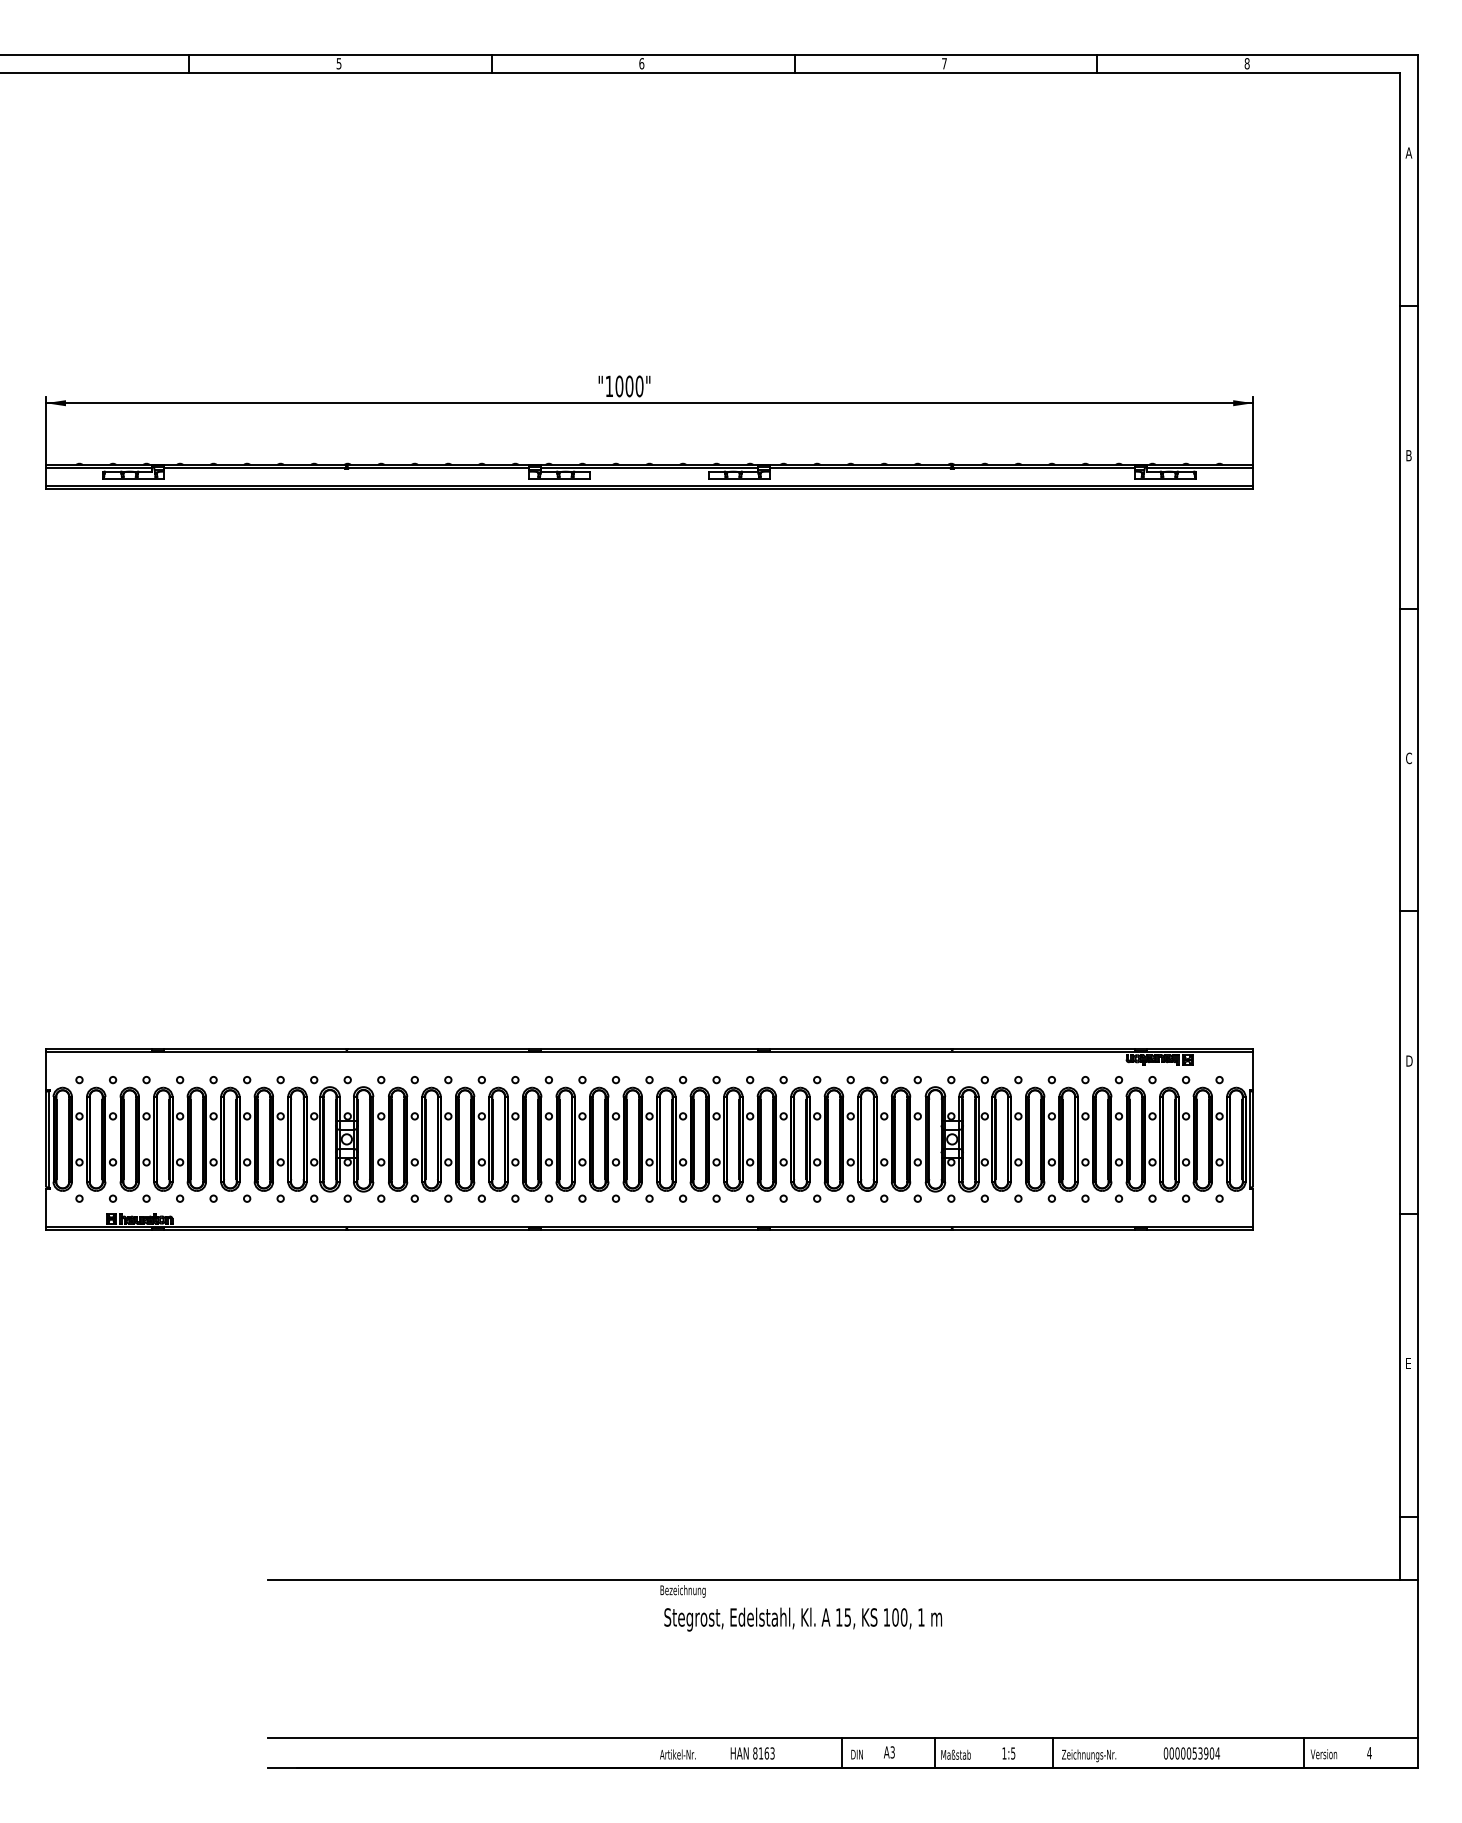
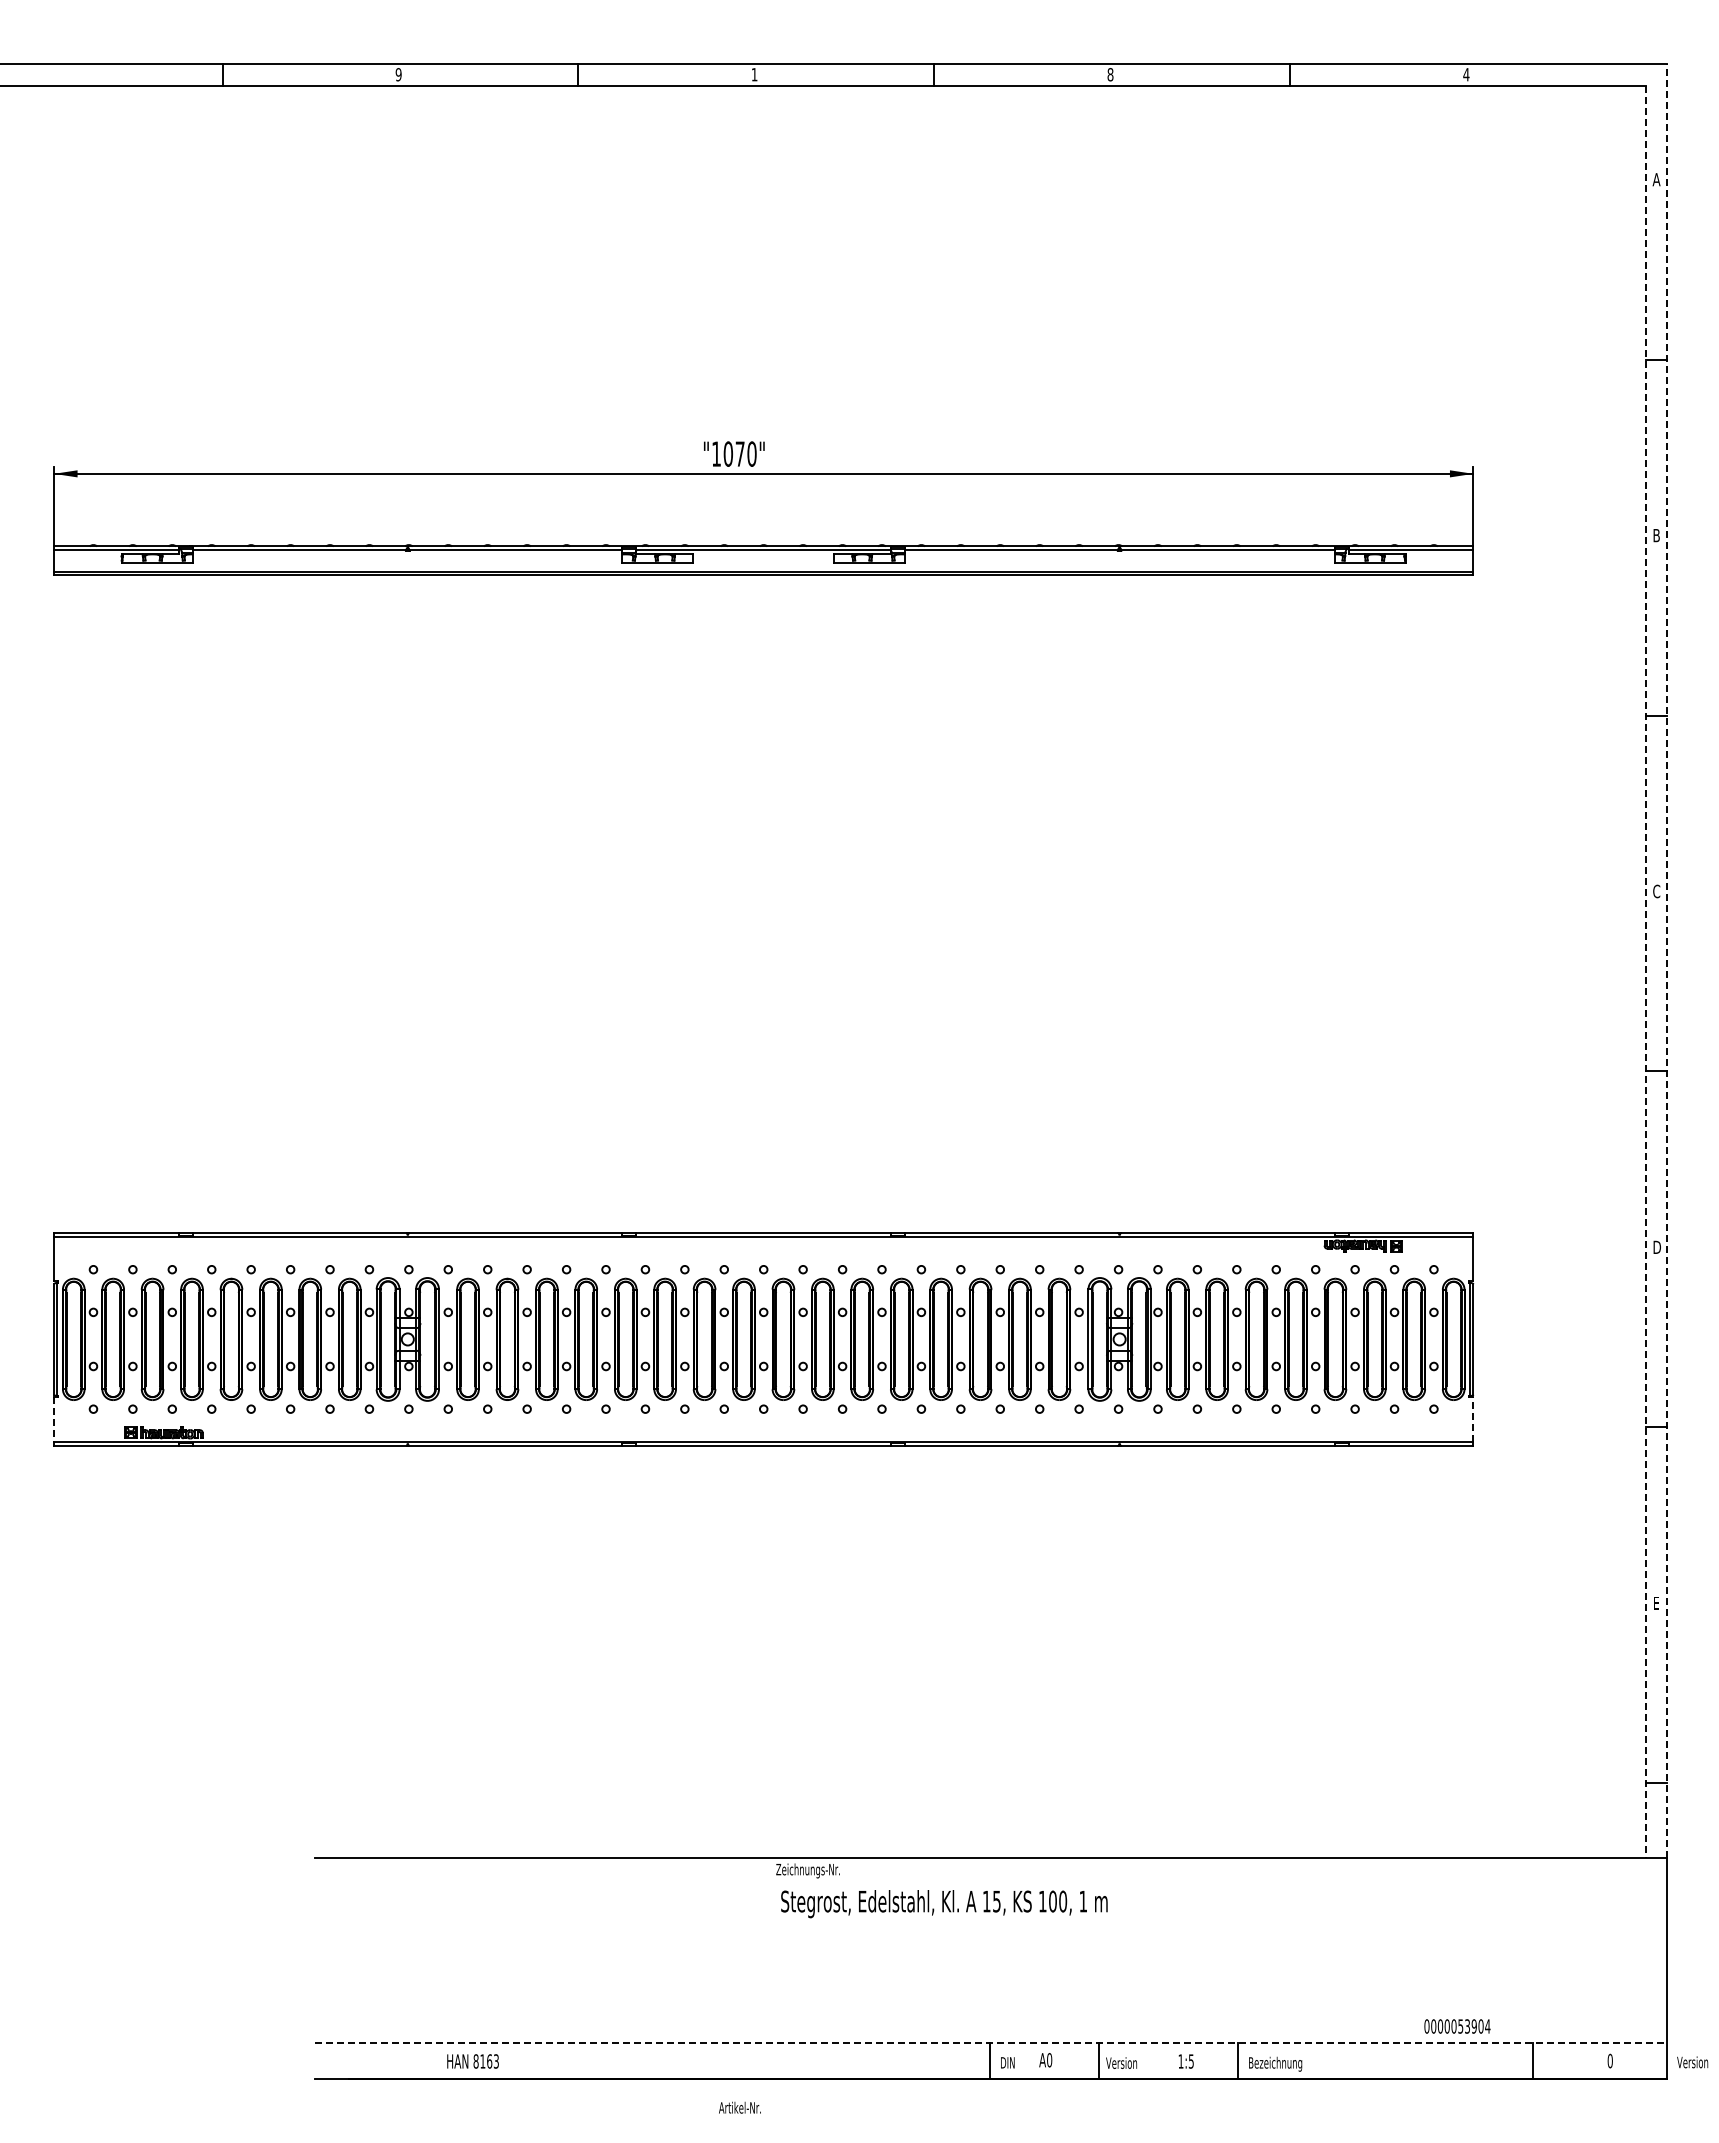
text: (338, 63) -> (398, 74), 5 -> 9
text: (641, 63) -> (754, 74), 6 -> 1
text: (944, 63) -> (1110, 74), 7 -> 8
text: (1247, 63) -> (1466, 74), 8 -> 4
text: (628, 385) -> (739, 453), "1000" -> "1070"
line: (1418, 817) -> (1667, 961), solid -> dashed
line: (1400, 827) -> (1646, 972), solid -> dashed
line: (1253, 1207) -> (1473, 1419), solid -> dashed
line: (46, 1208) -> (54, 1420), solid -> dashed
text: (686, 1591) -> (807, 1870), Bezeichnung -> Zeichnungs-Nr.
line: (843, 1738) -> (991, 2043), solid -> dashed
text: (892, 1752) -> (1049, 2060), A3 -> A0
text: (1368, 1752) -> (1609, 2060), 4 -> 0
text: (752, 1753) -> (472, 2061), moved
text: (1191, 1753) -> (1457, 2026), moved
text: (677, 1754) -> (739, 2107), moved
text: (955, 1754) -> (1123, 2062), Maßstab -> Version
text: (1323, 1754) -> (1692, 2062), moved
text: (1089, 1755) -> (1280, 2063), Zeichnungs-Nr. -> Bezeichnung

